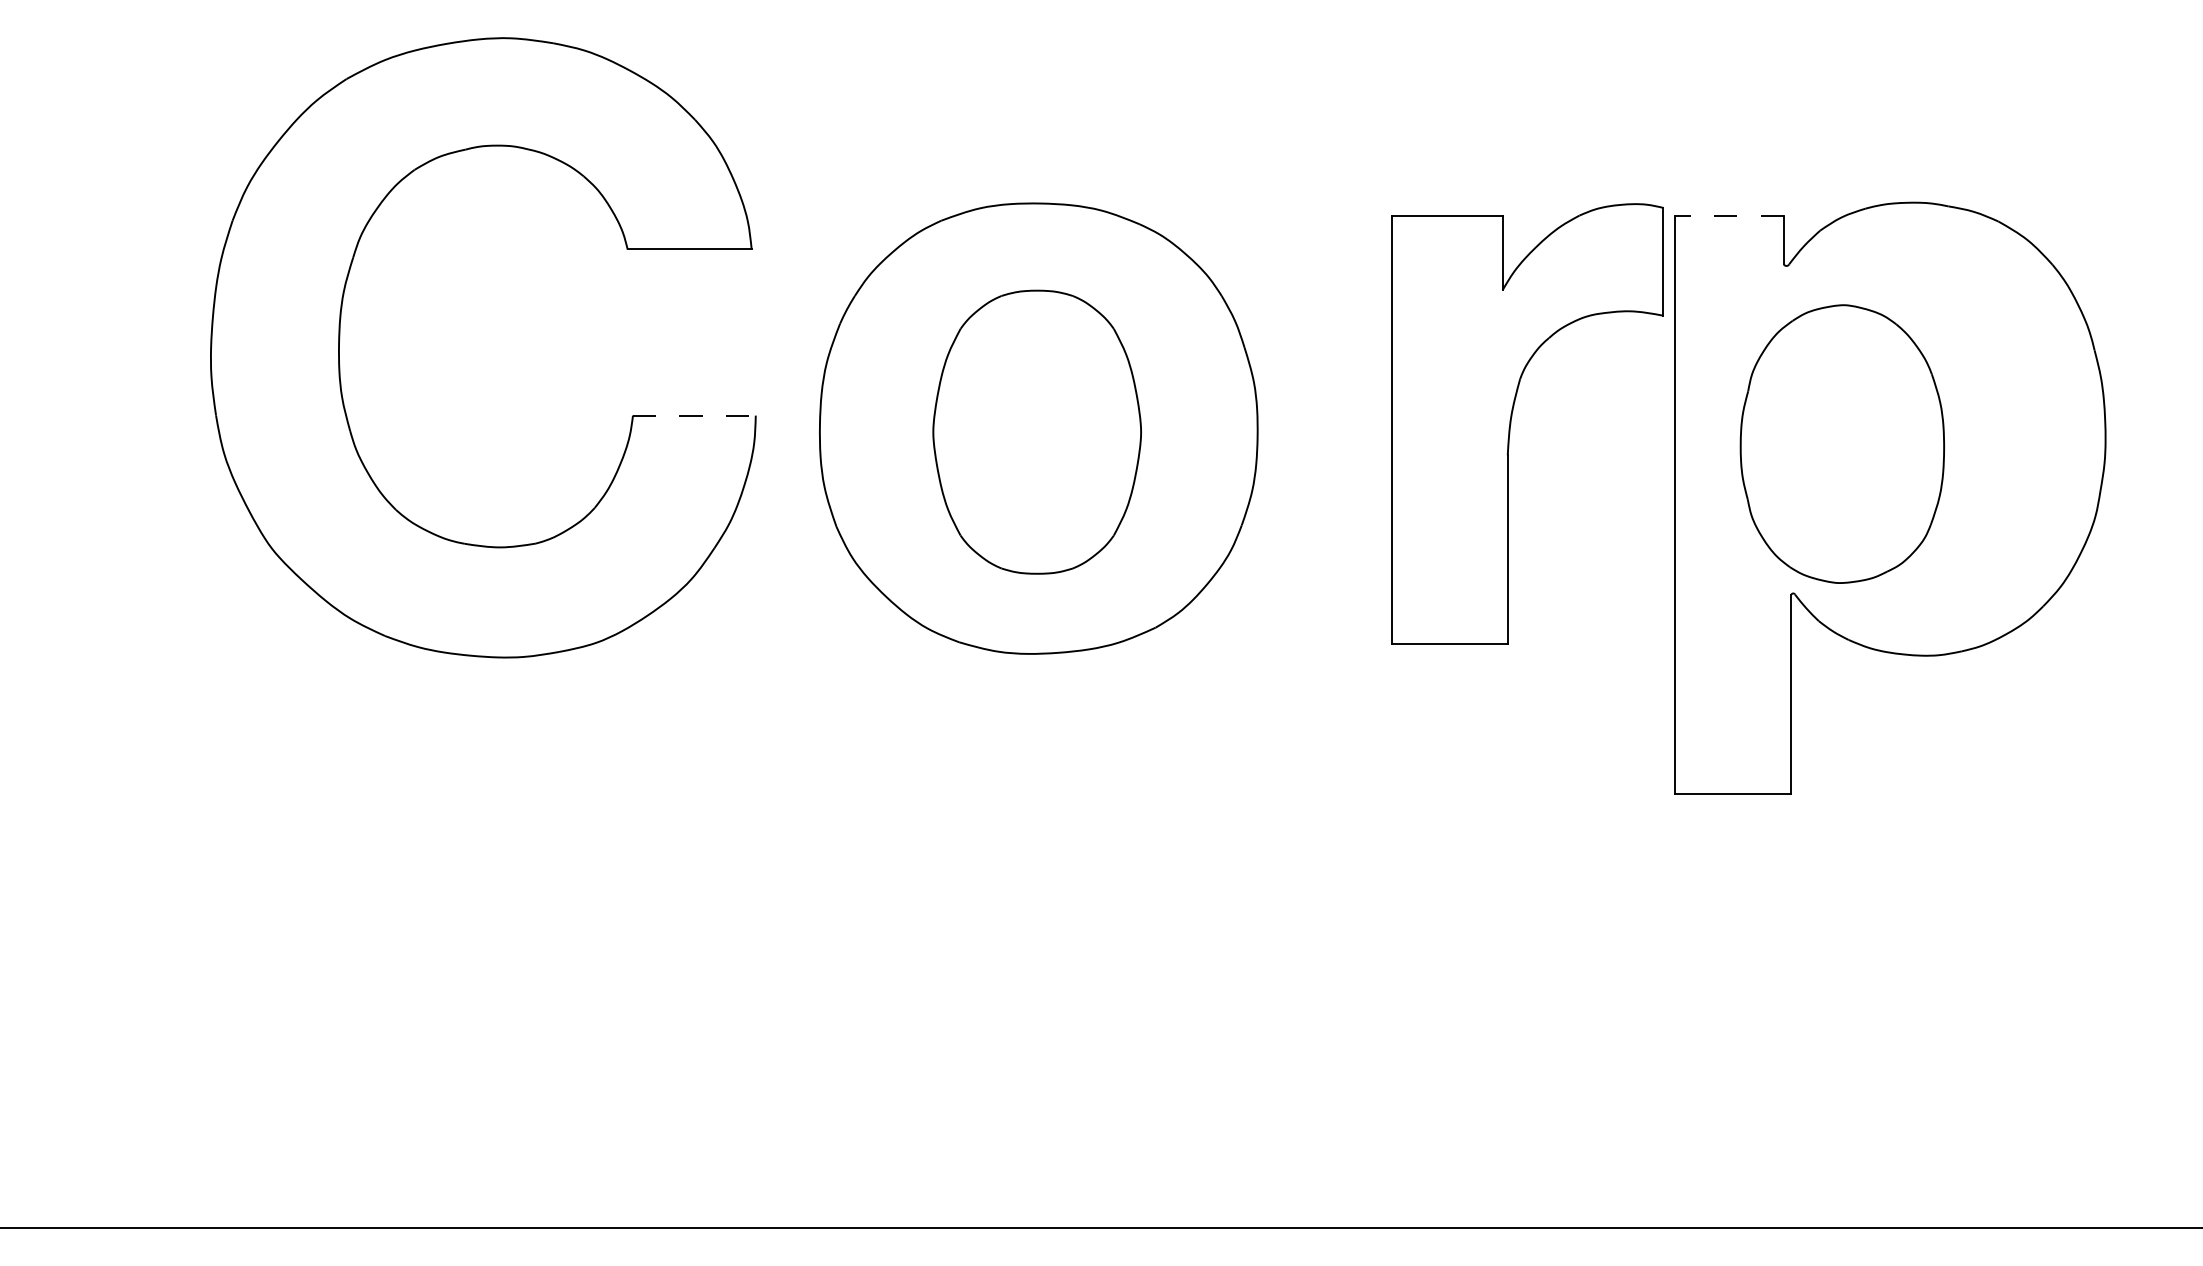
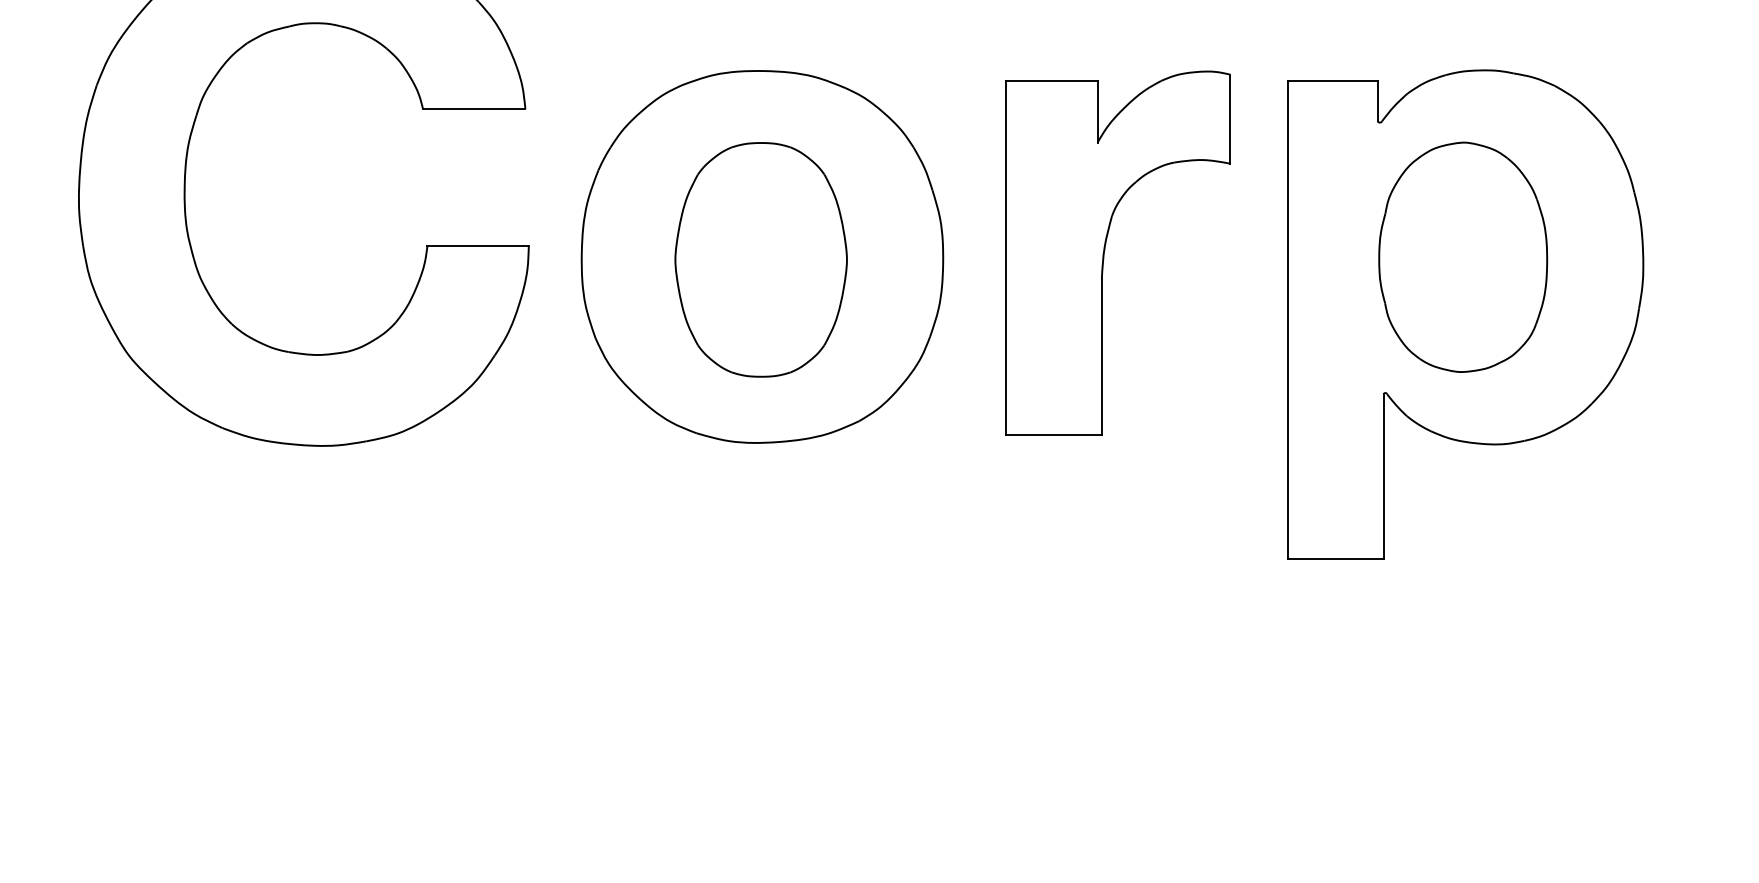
line: (1728, 215) -> (1331, 80), dashed -> solid
line: (694, 415) -> (478, 246), dashed -> solid
part: (1511, 423) -> (1104, 252), moved
part: (1841, 443) -> (1462, 256), moved

